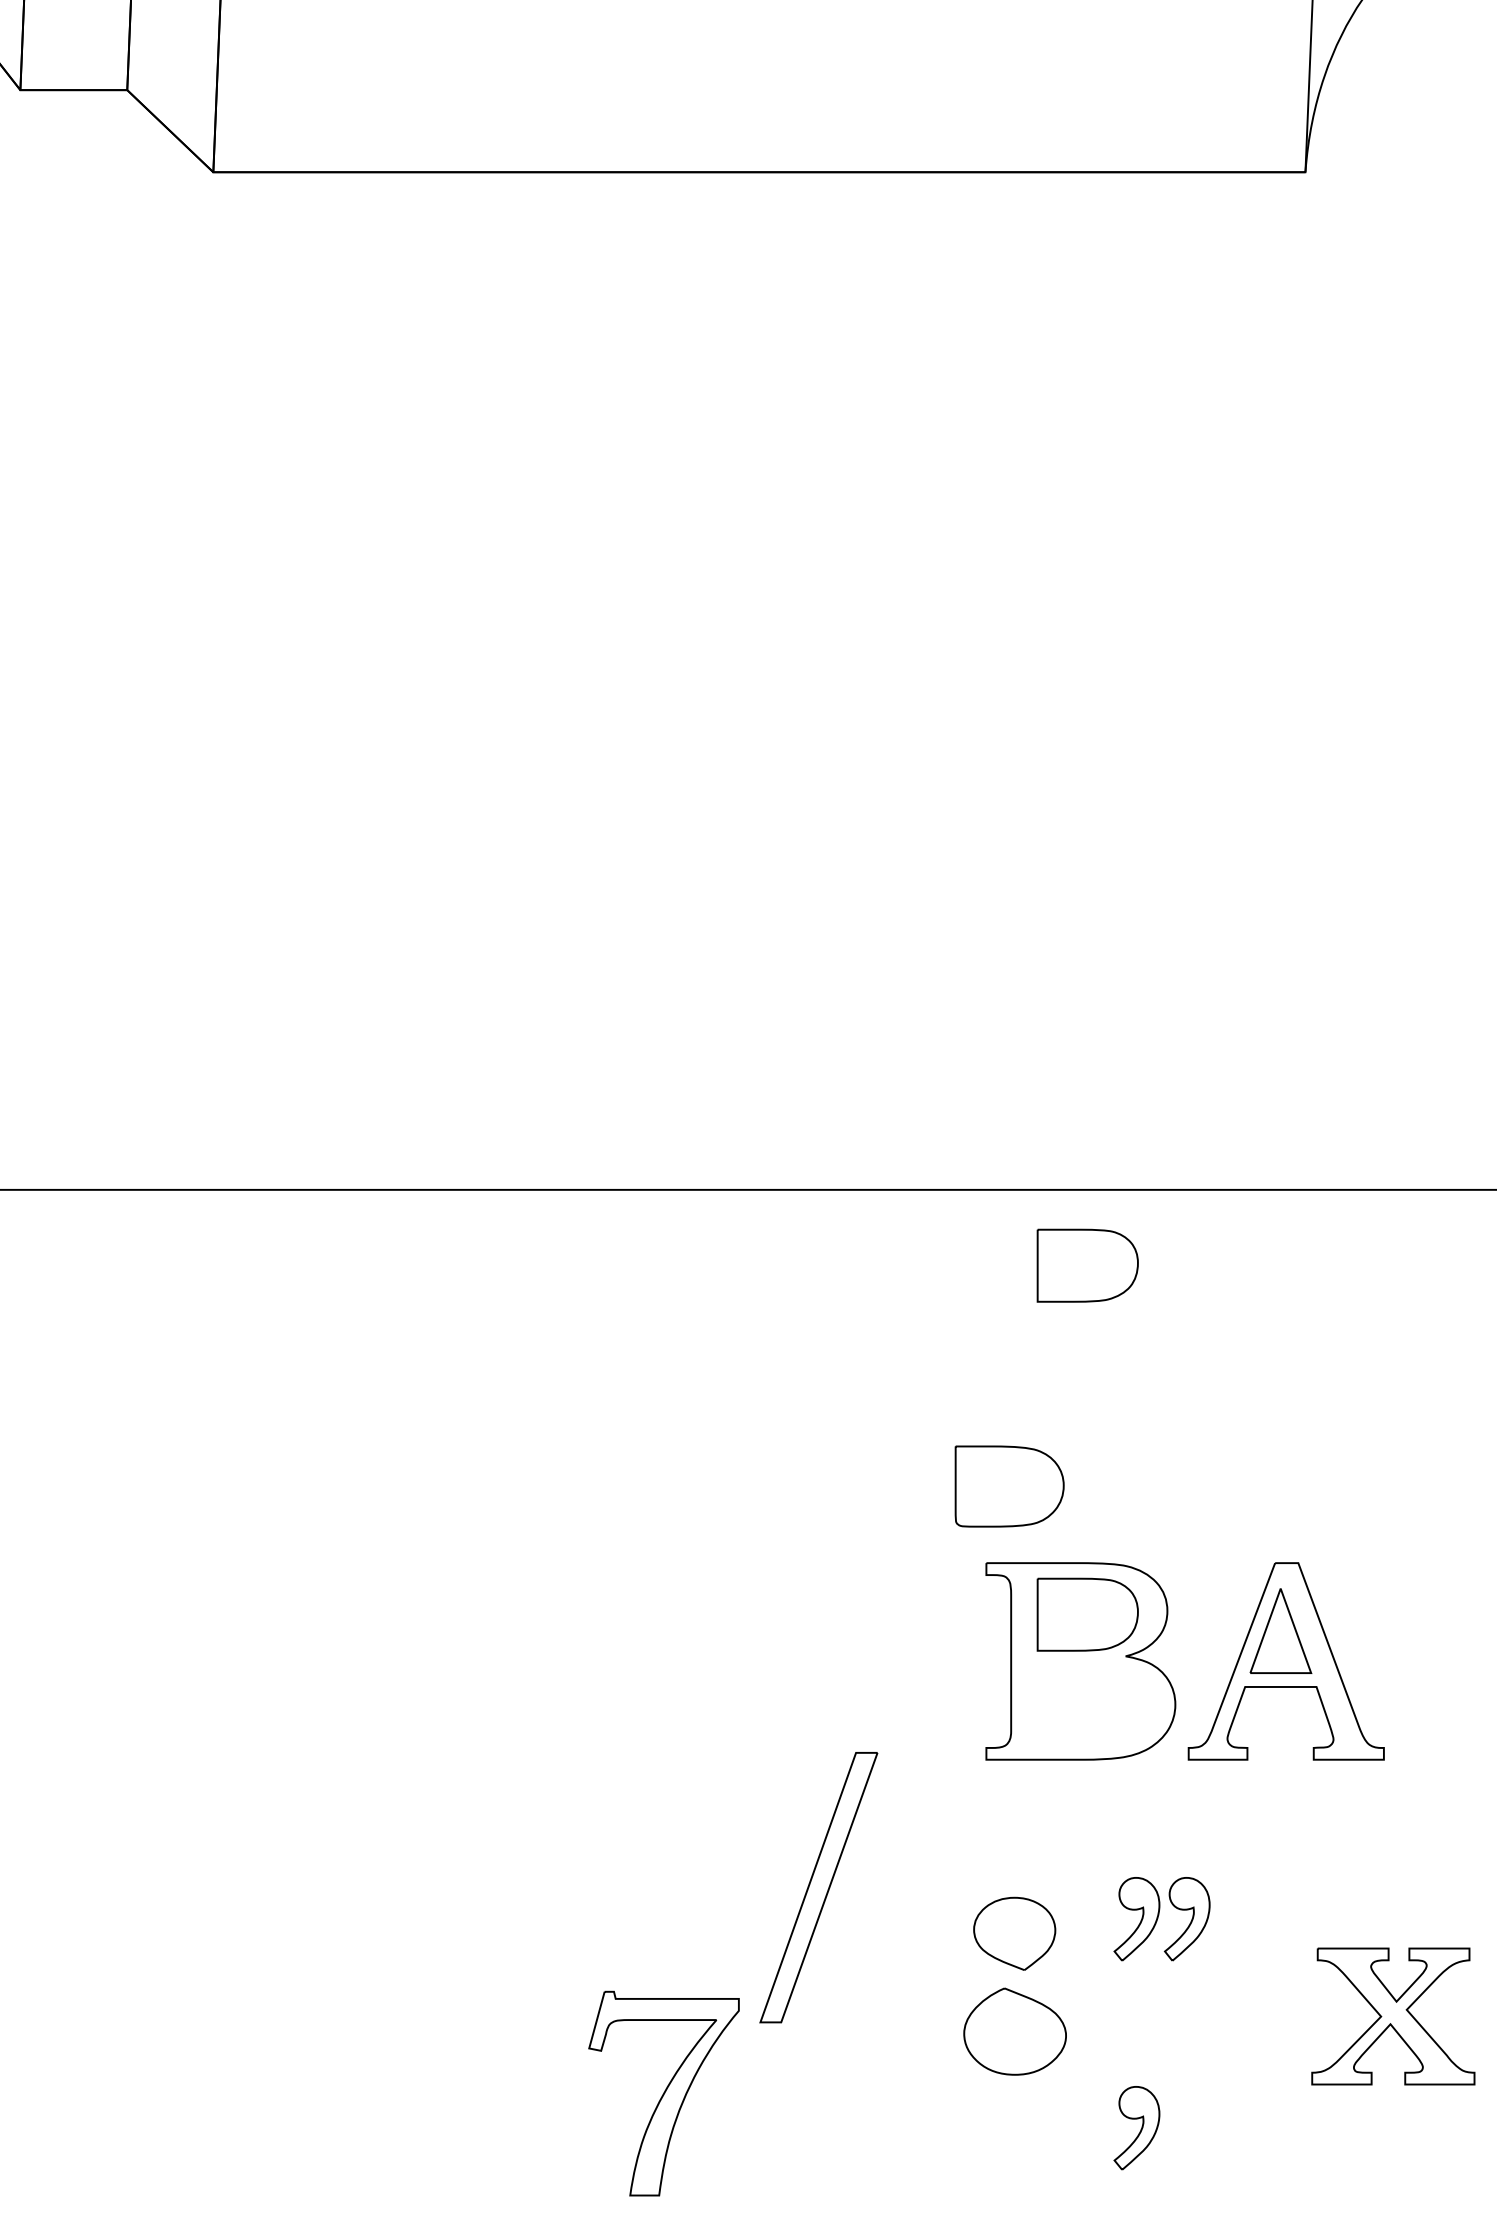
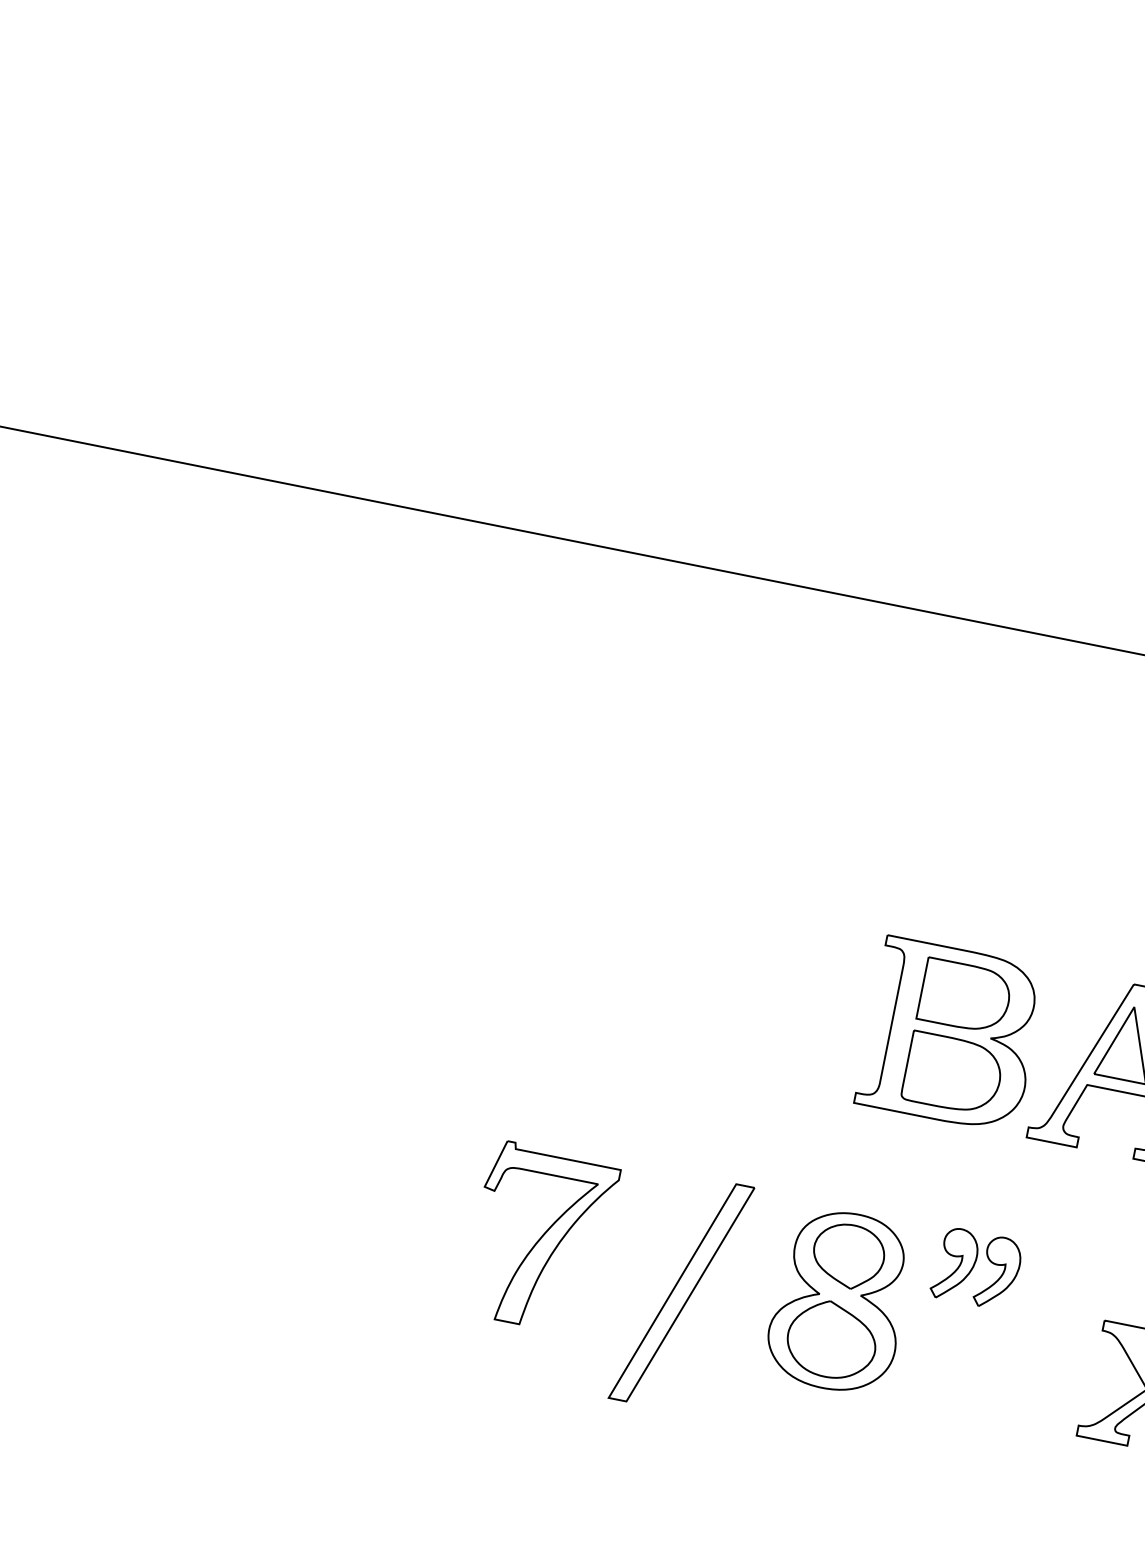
part: (1087, 1265) -> (1024, 698), removed
part: (1009, 1486) -> (953, 1073), moved
part: (818, 1887) -> (681, 1292), moved
part: (1015, 1985) -> (840, 1300), added
part: (663, 2093) -> (540, 1237), moved
part: (1136, 2128) -> (919, 1443), removed

